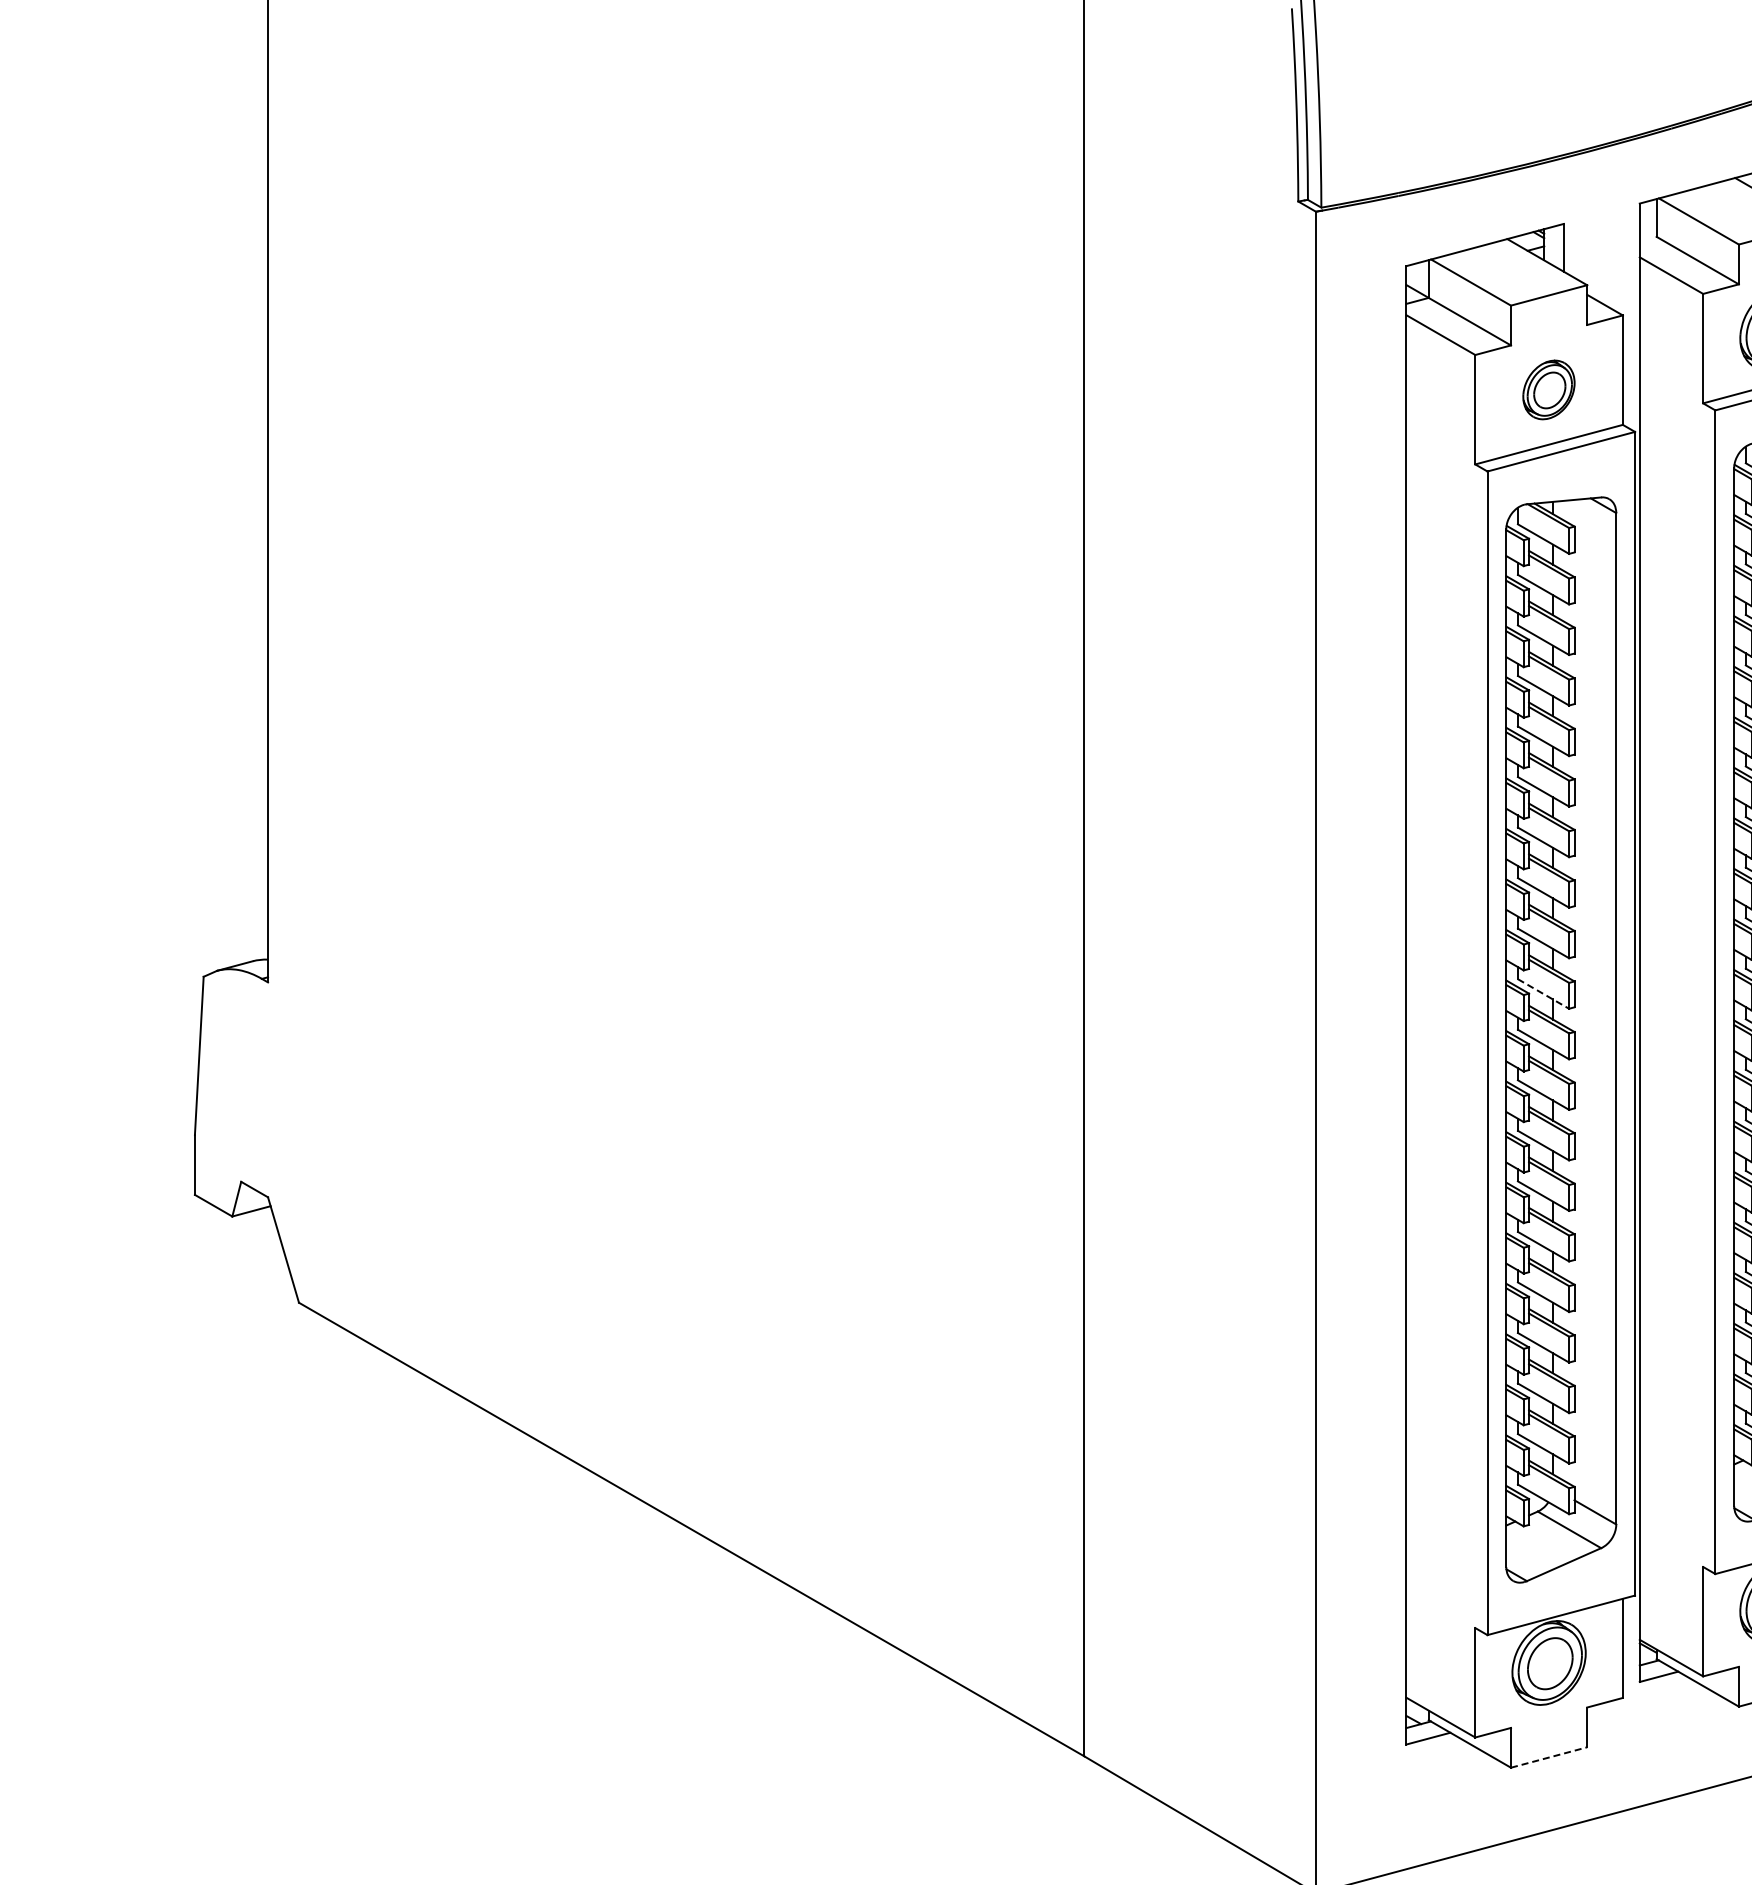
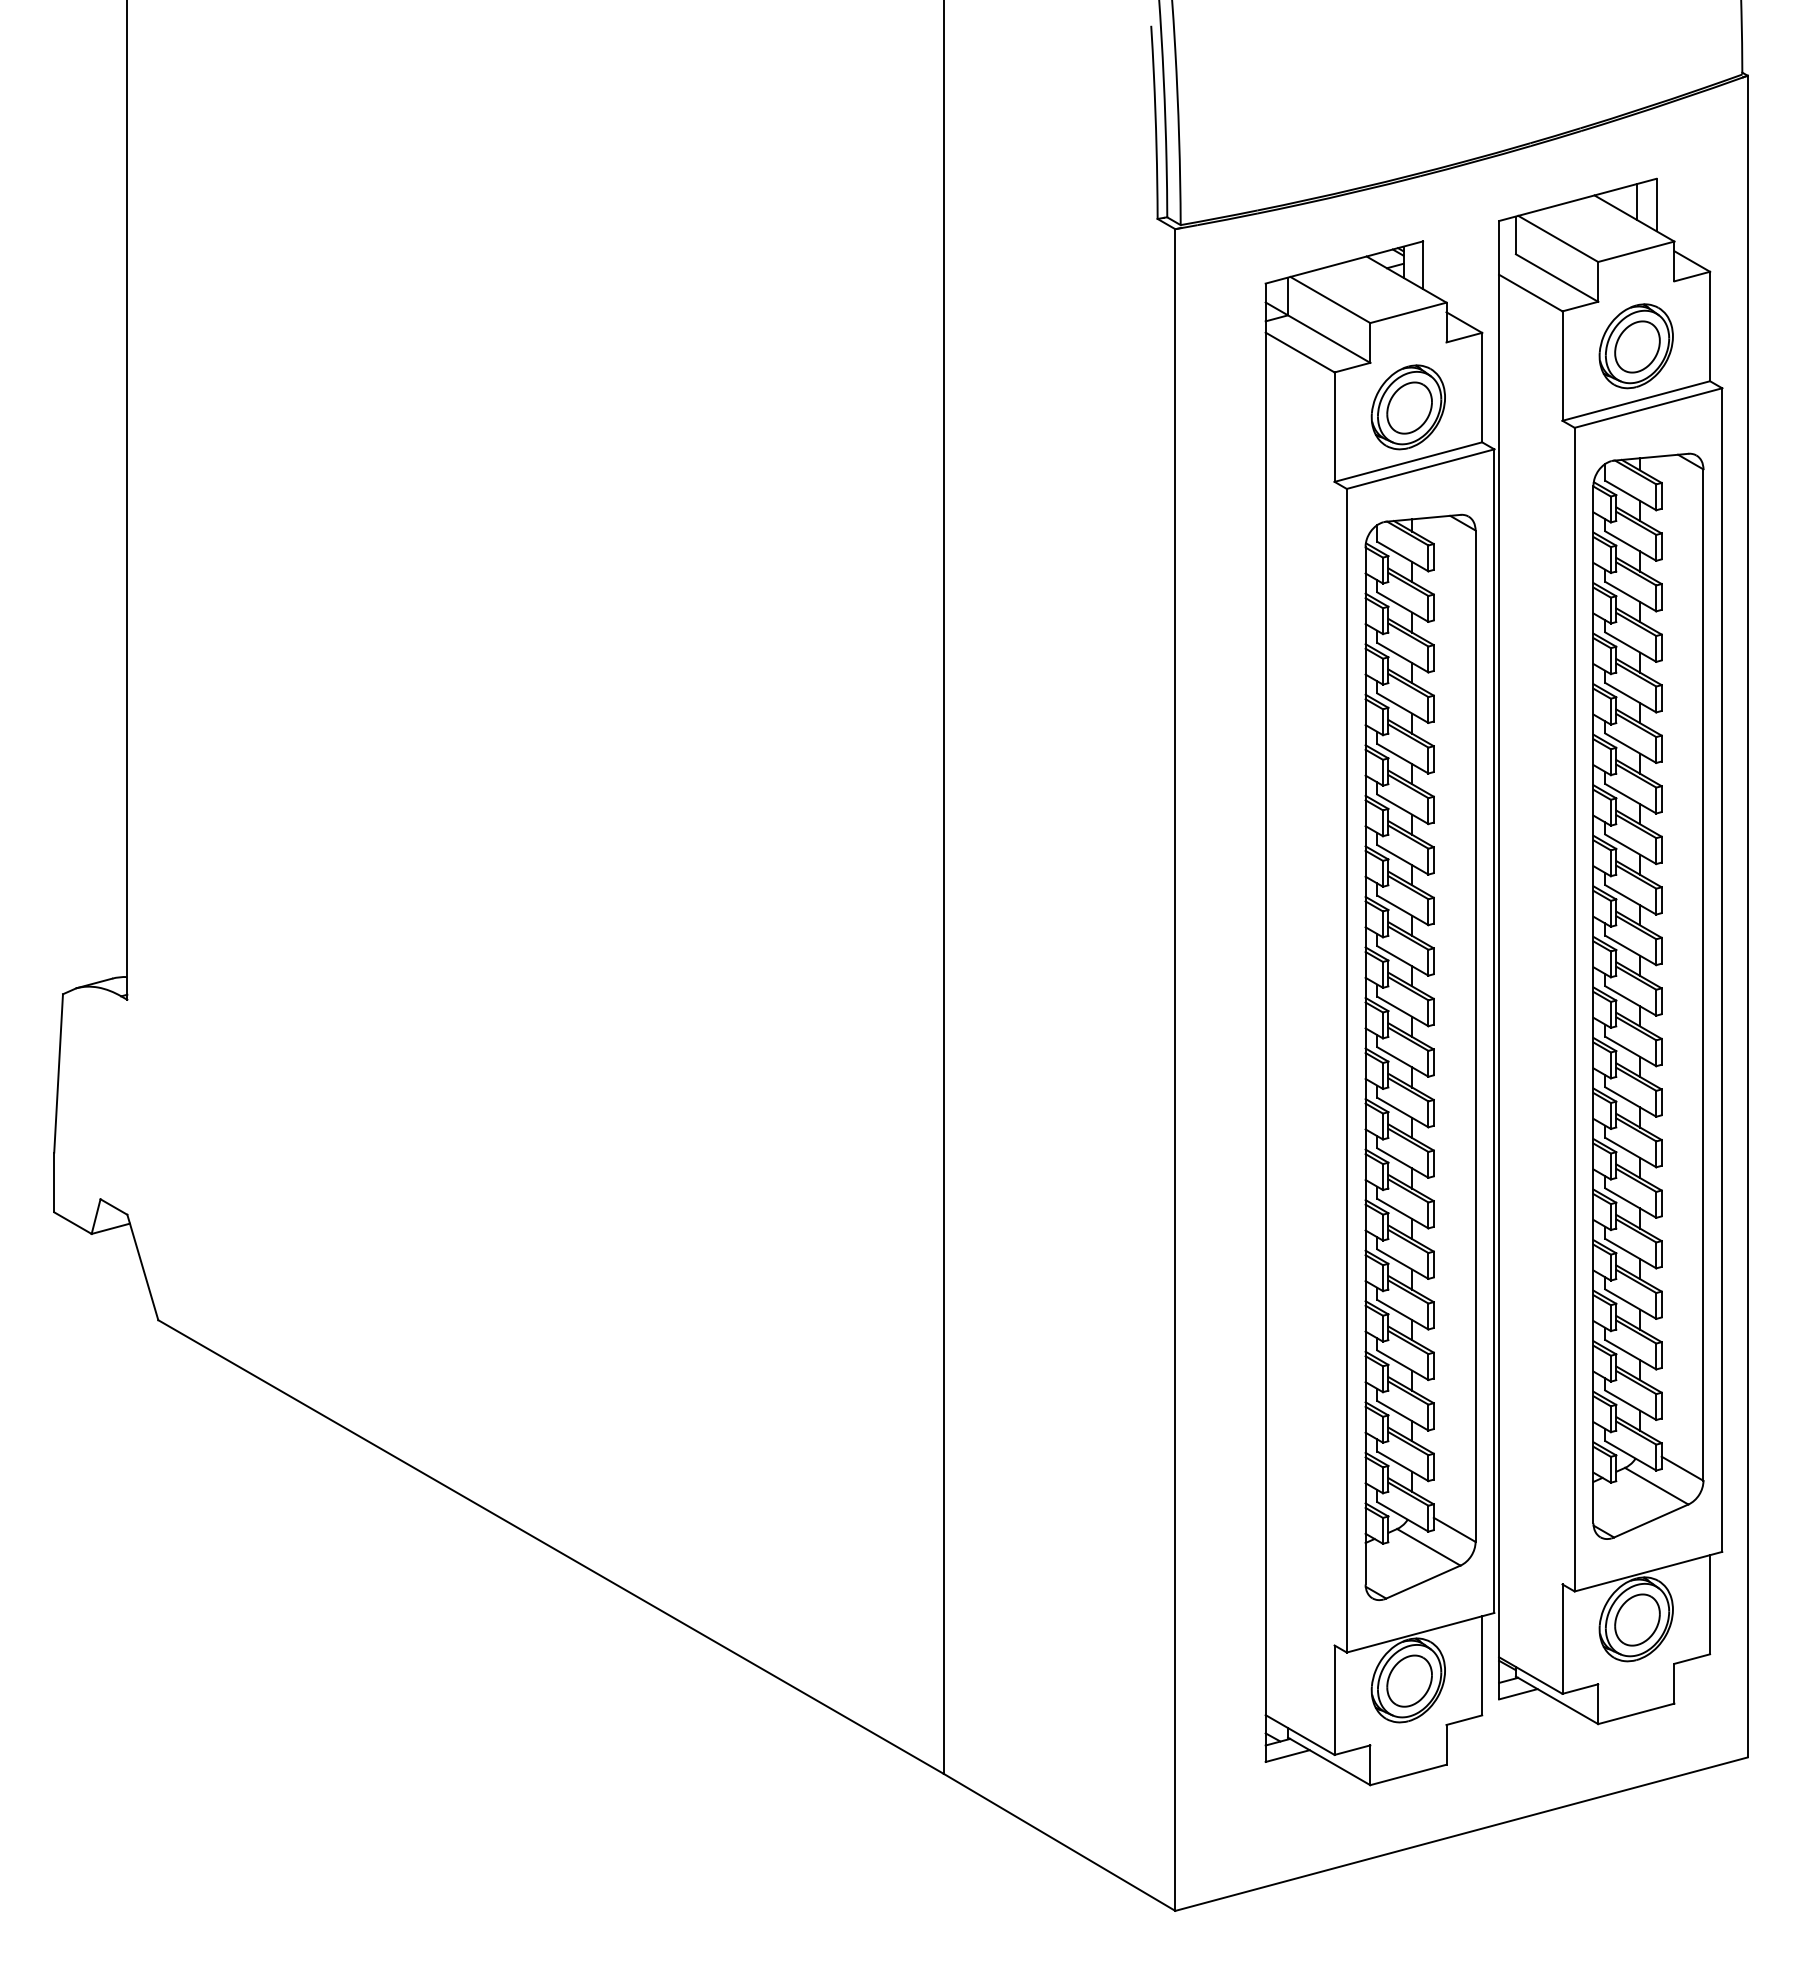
part: (1548, 390) -> (1407, 407), size x1.43
line: (1543, 994) -> (1402, 1011), dashed -> solid
line: (1549, 1757) -> (1408, 1774), dashed -> solid

